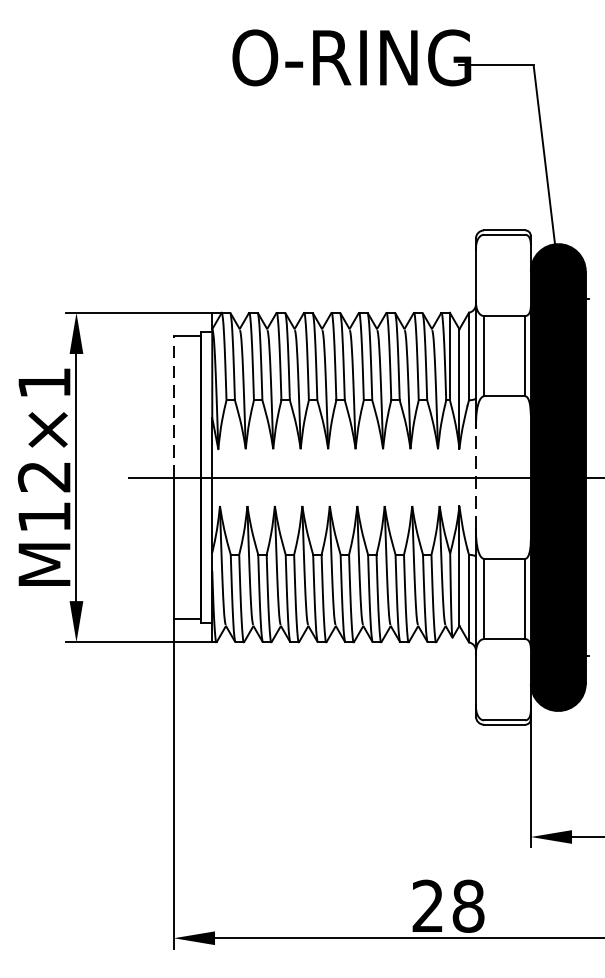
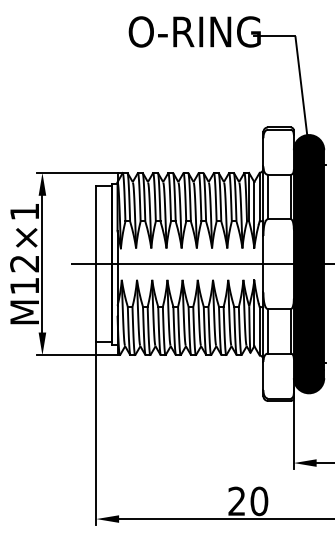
line: (174, 405) -> (96, 224), dashed -> solid
line: (476, 476) -> (263, 263), dashed -> solid
text: (468, 906) -> (259, 501), 28 -> 20

